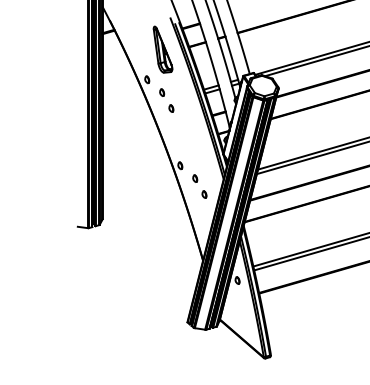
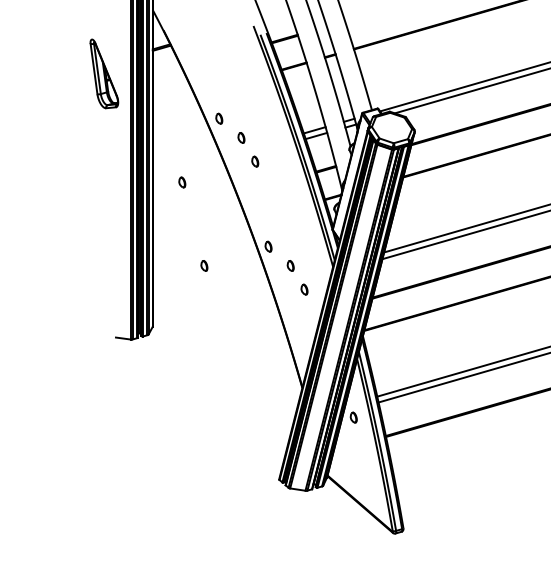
part: (162, 49) -> (103, 73), moved
part: (122, 122) -> (182, 182), added
part: (137, 178) -> (204, 265), added

